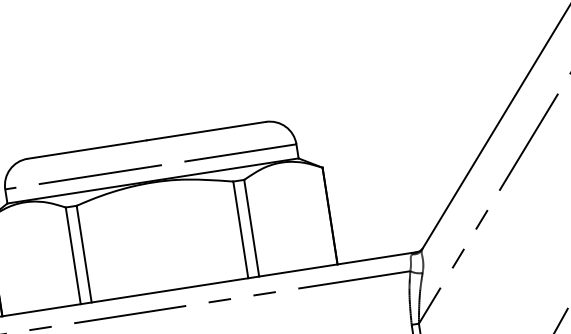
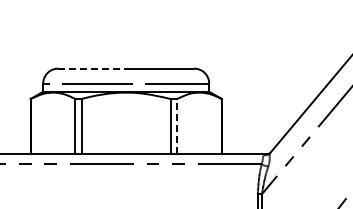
line: (87, 149) -> (92, 68), solid -> dashed
line: (252, 227) -> (177, 126), solid -> dashed

